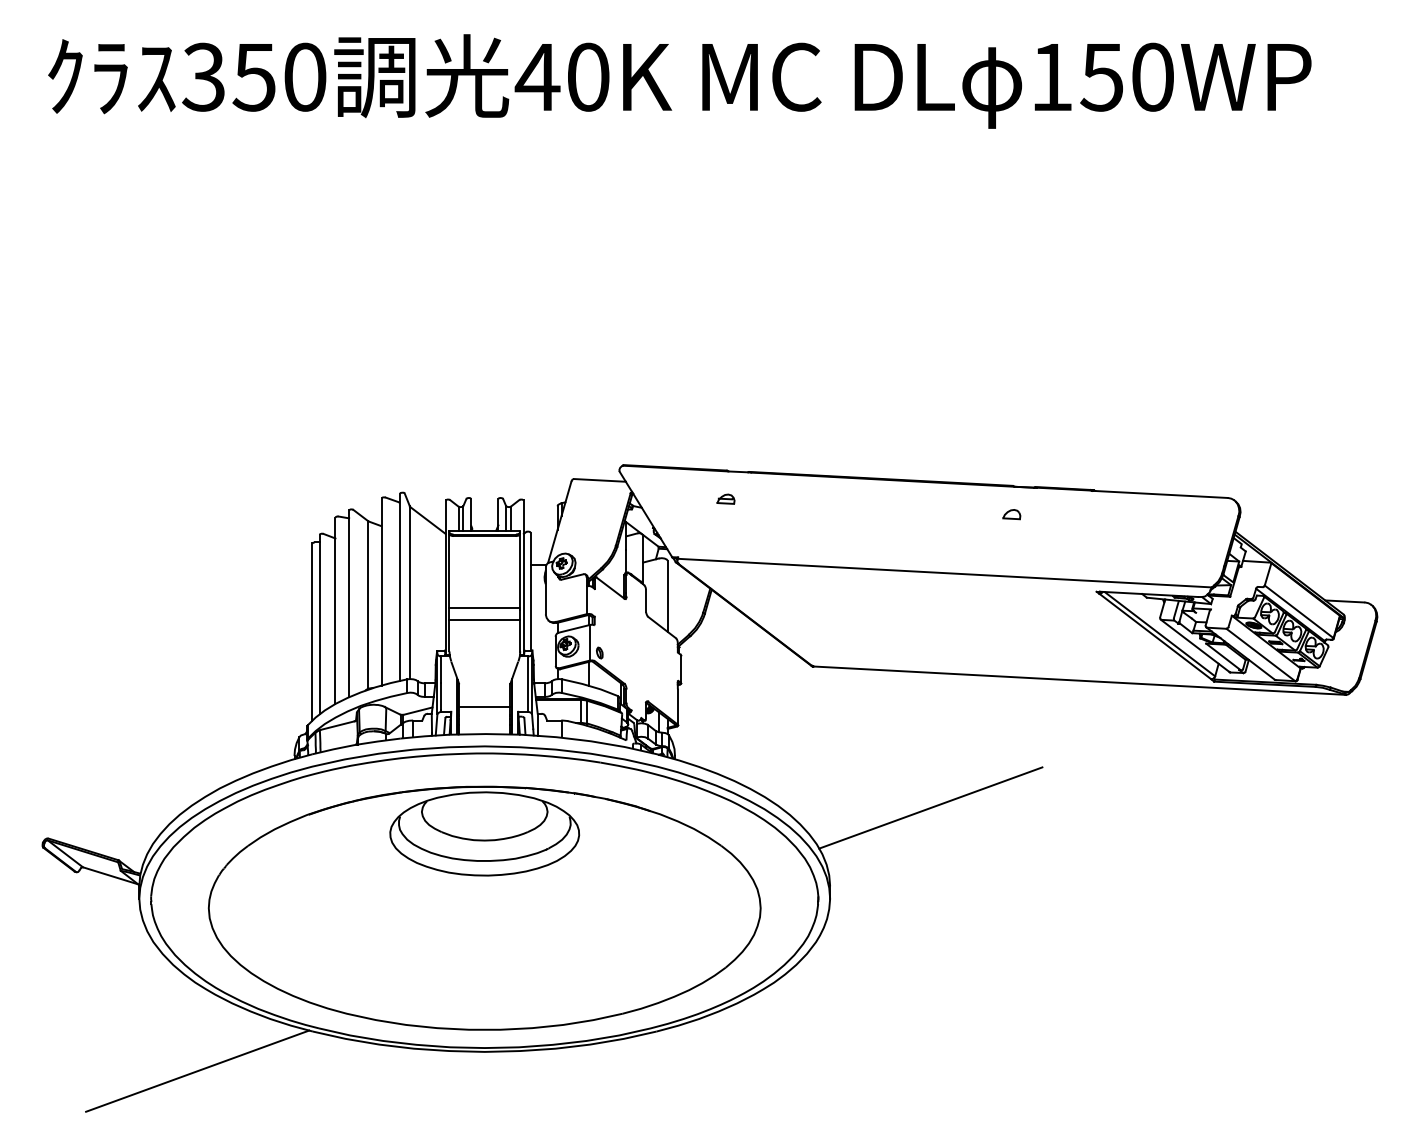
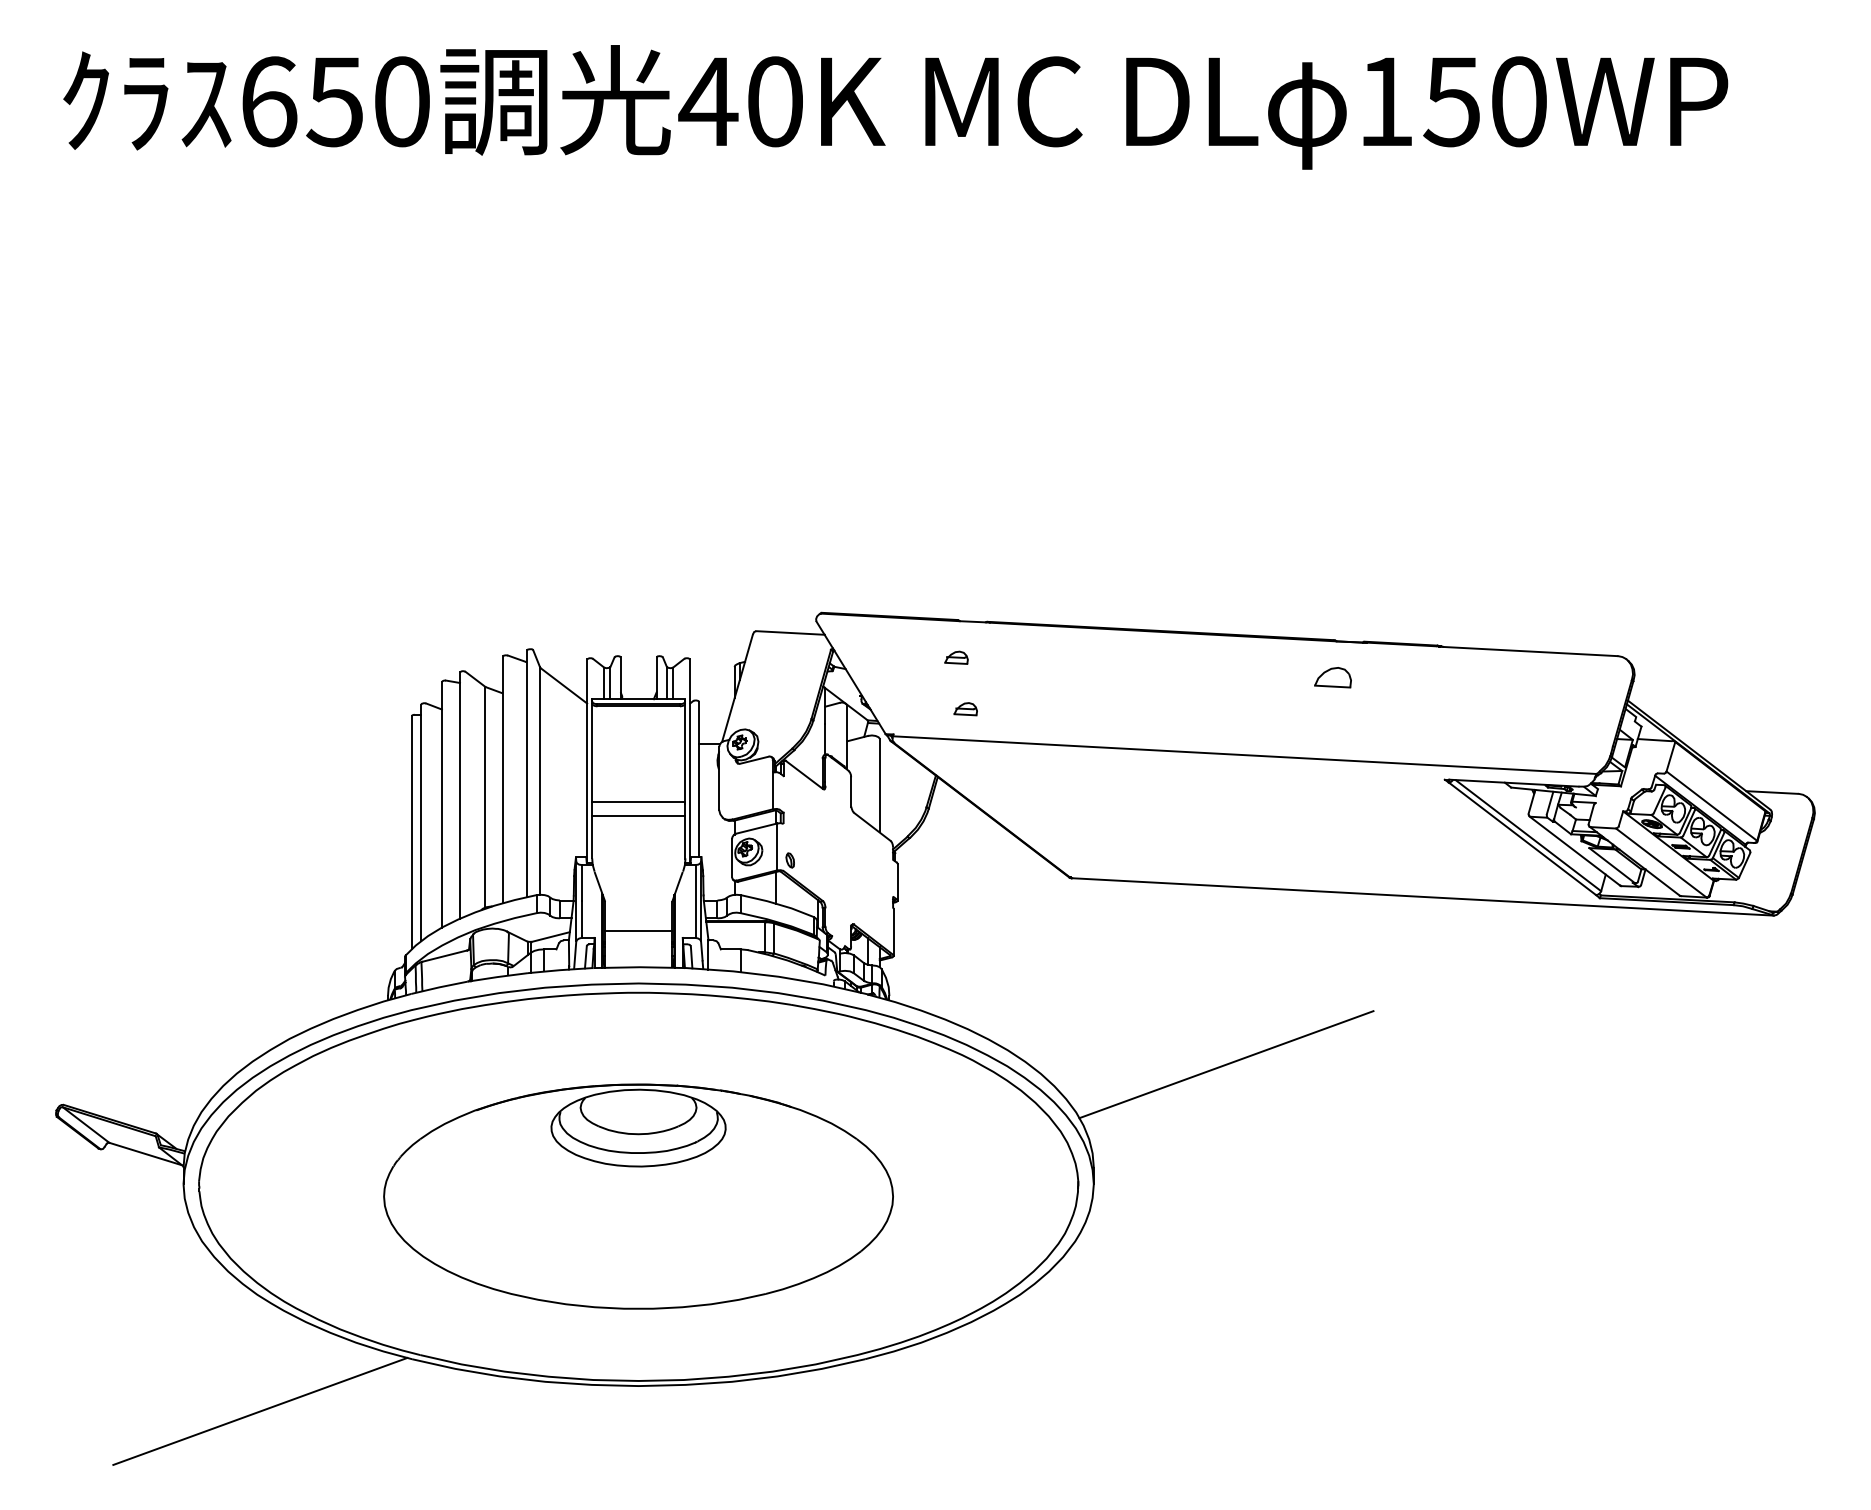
text: (203, 76) -> (268, 100), 350 -> 650
part: (1011, 514) -> (1332, 677), size x1.6
part: (732, 537) -> (965, 708), added
part: (484, 907) -> (638, 1195), size x0.7

